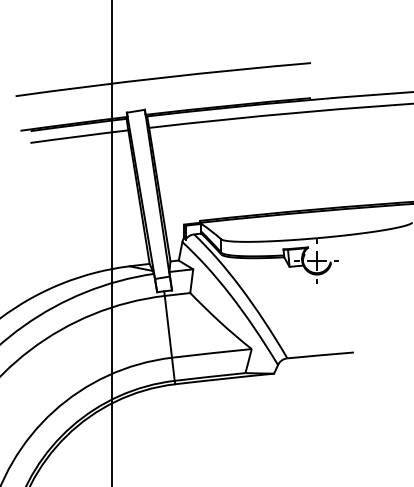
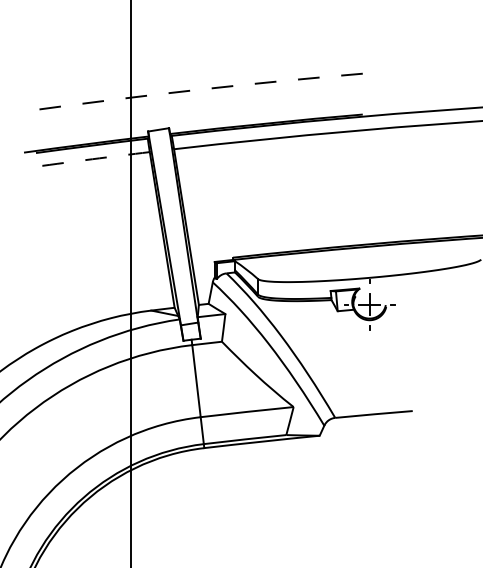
arc: (163, 77) -> (190, 90), solid -> dashed
arc: (79, 136) -> (92, 159), solid -> dashed

